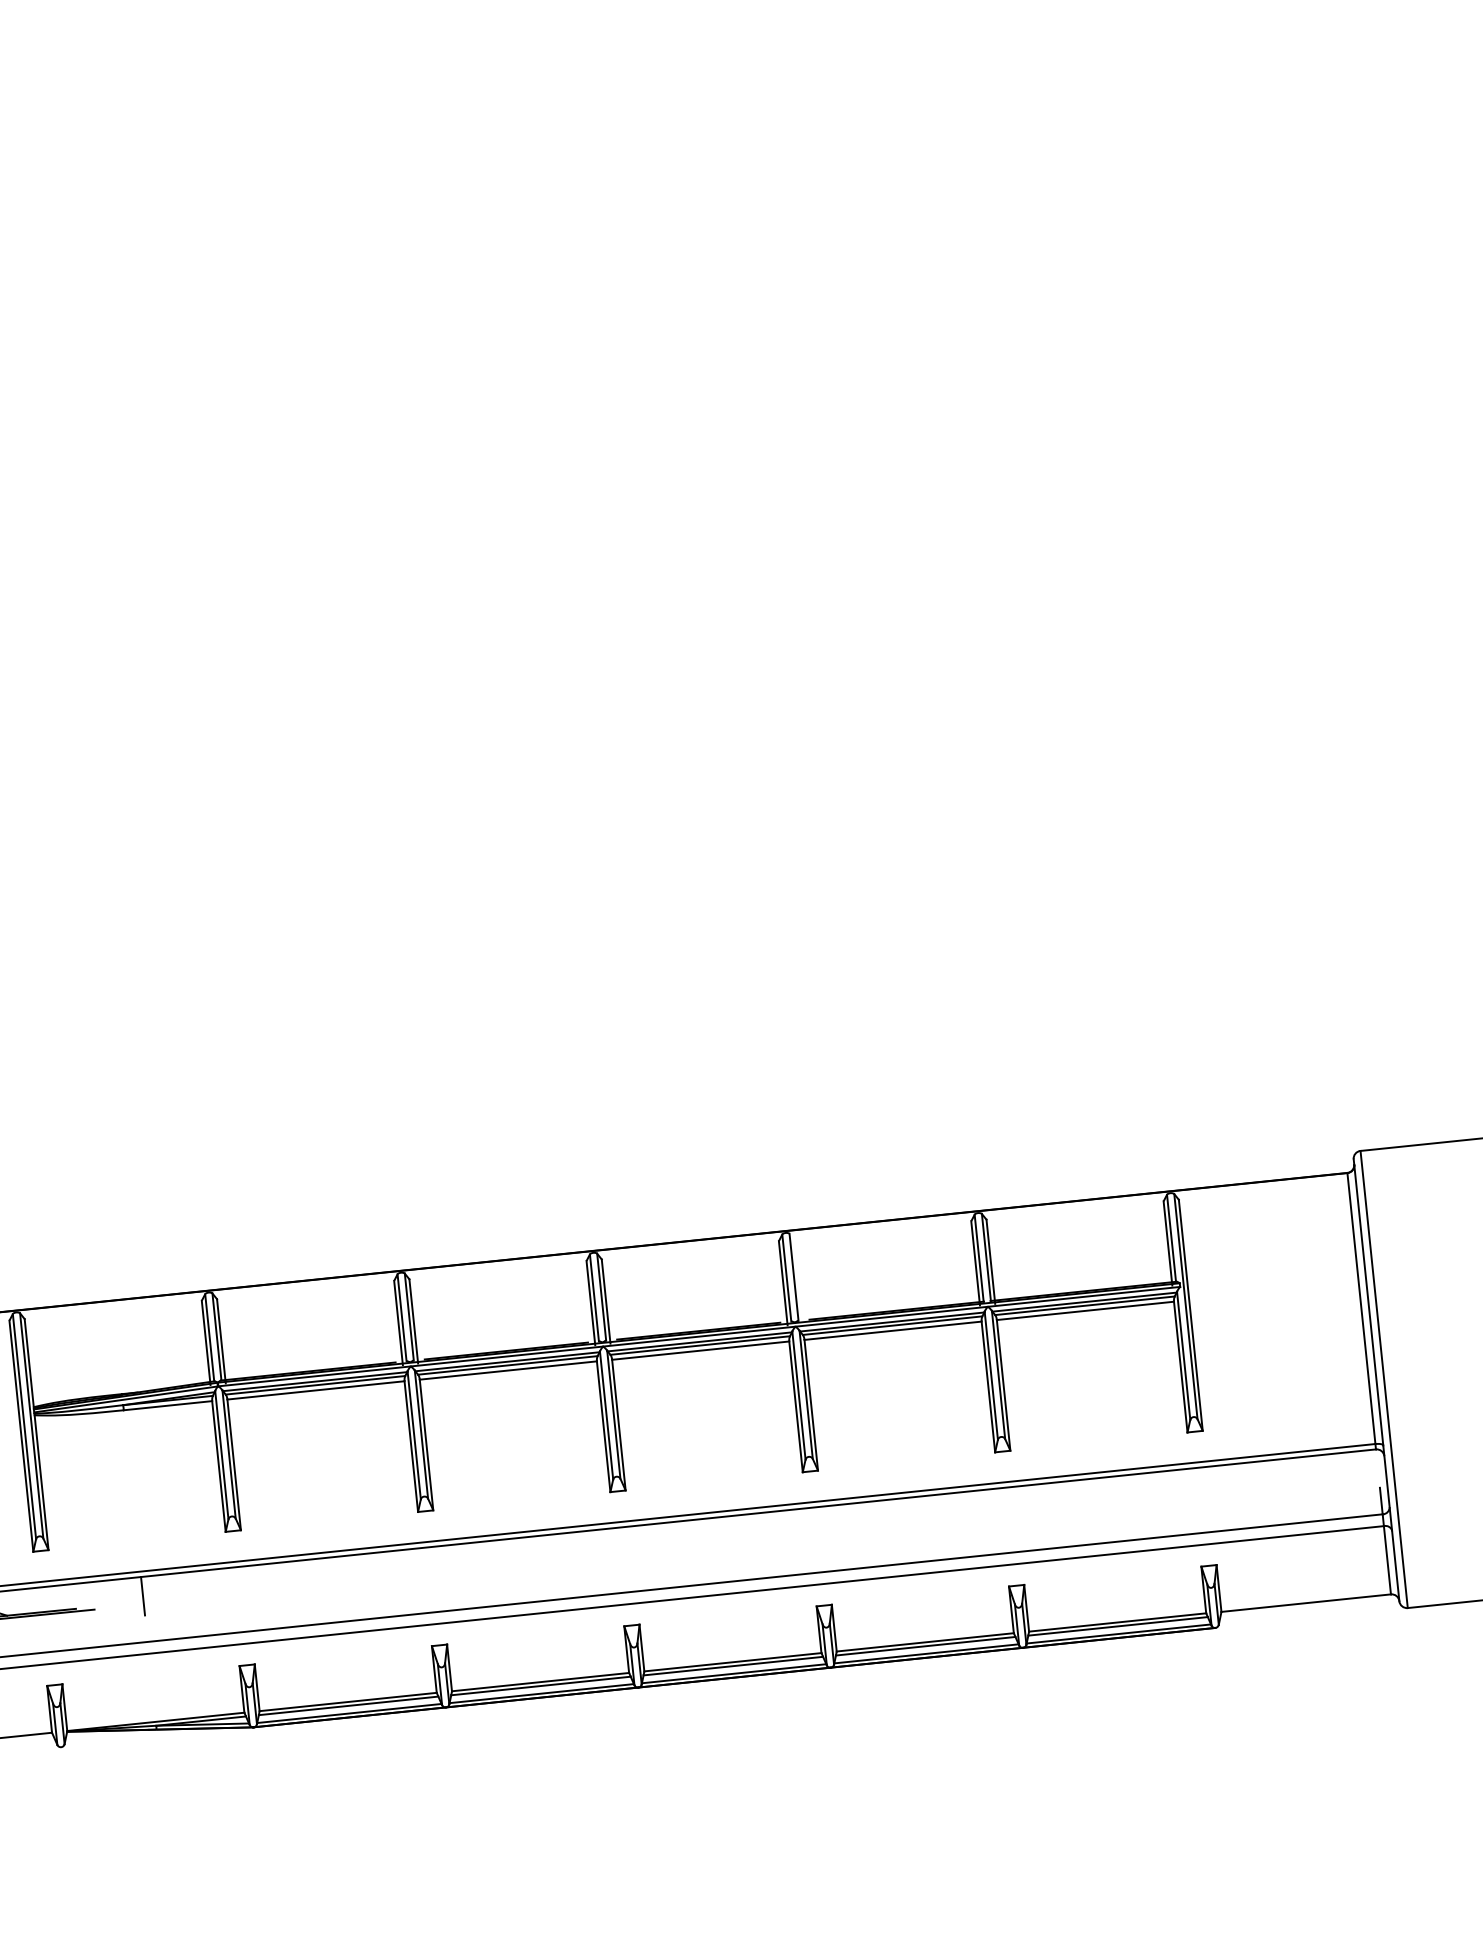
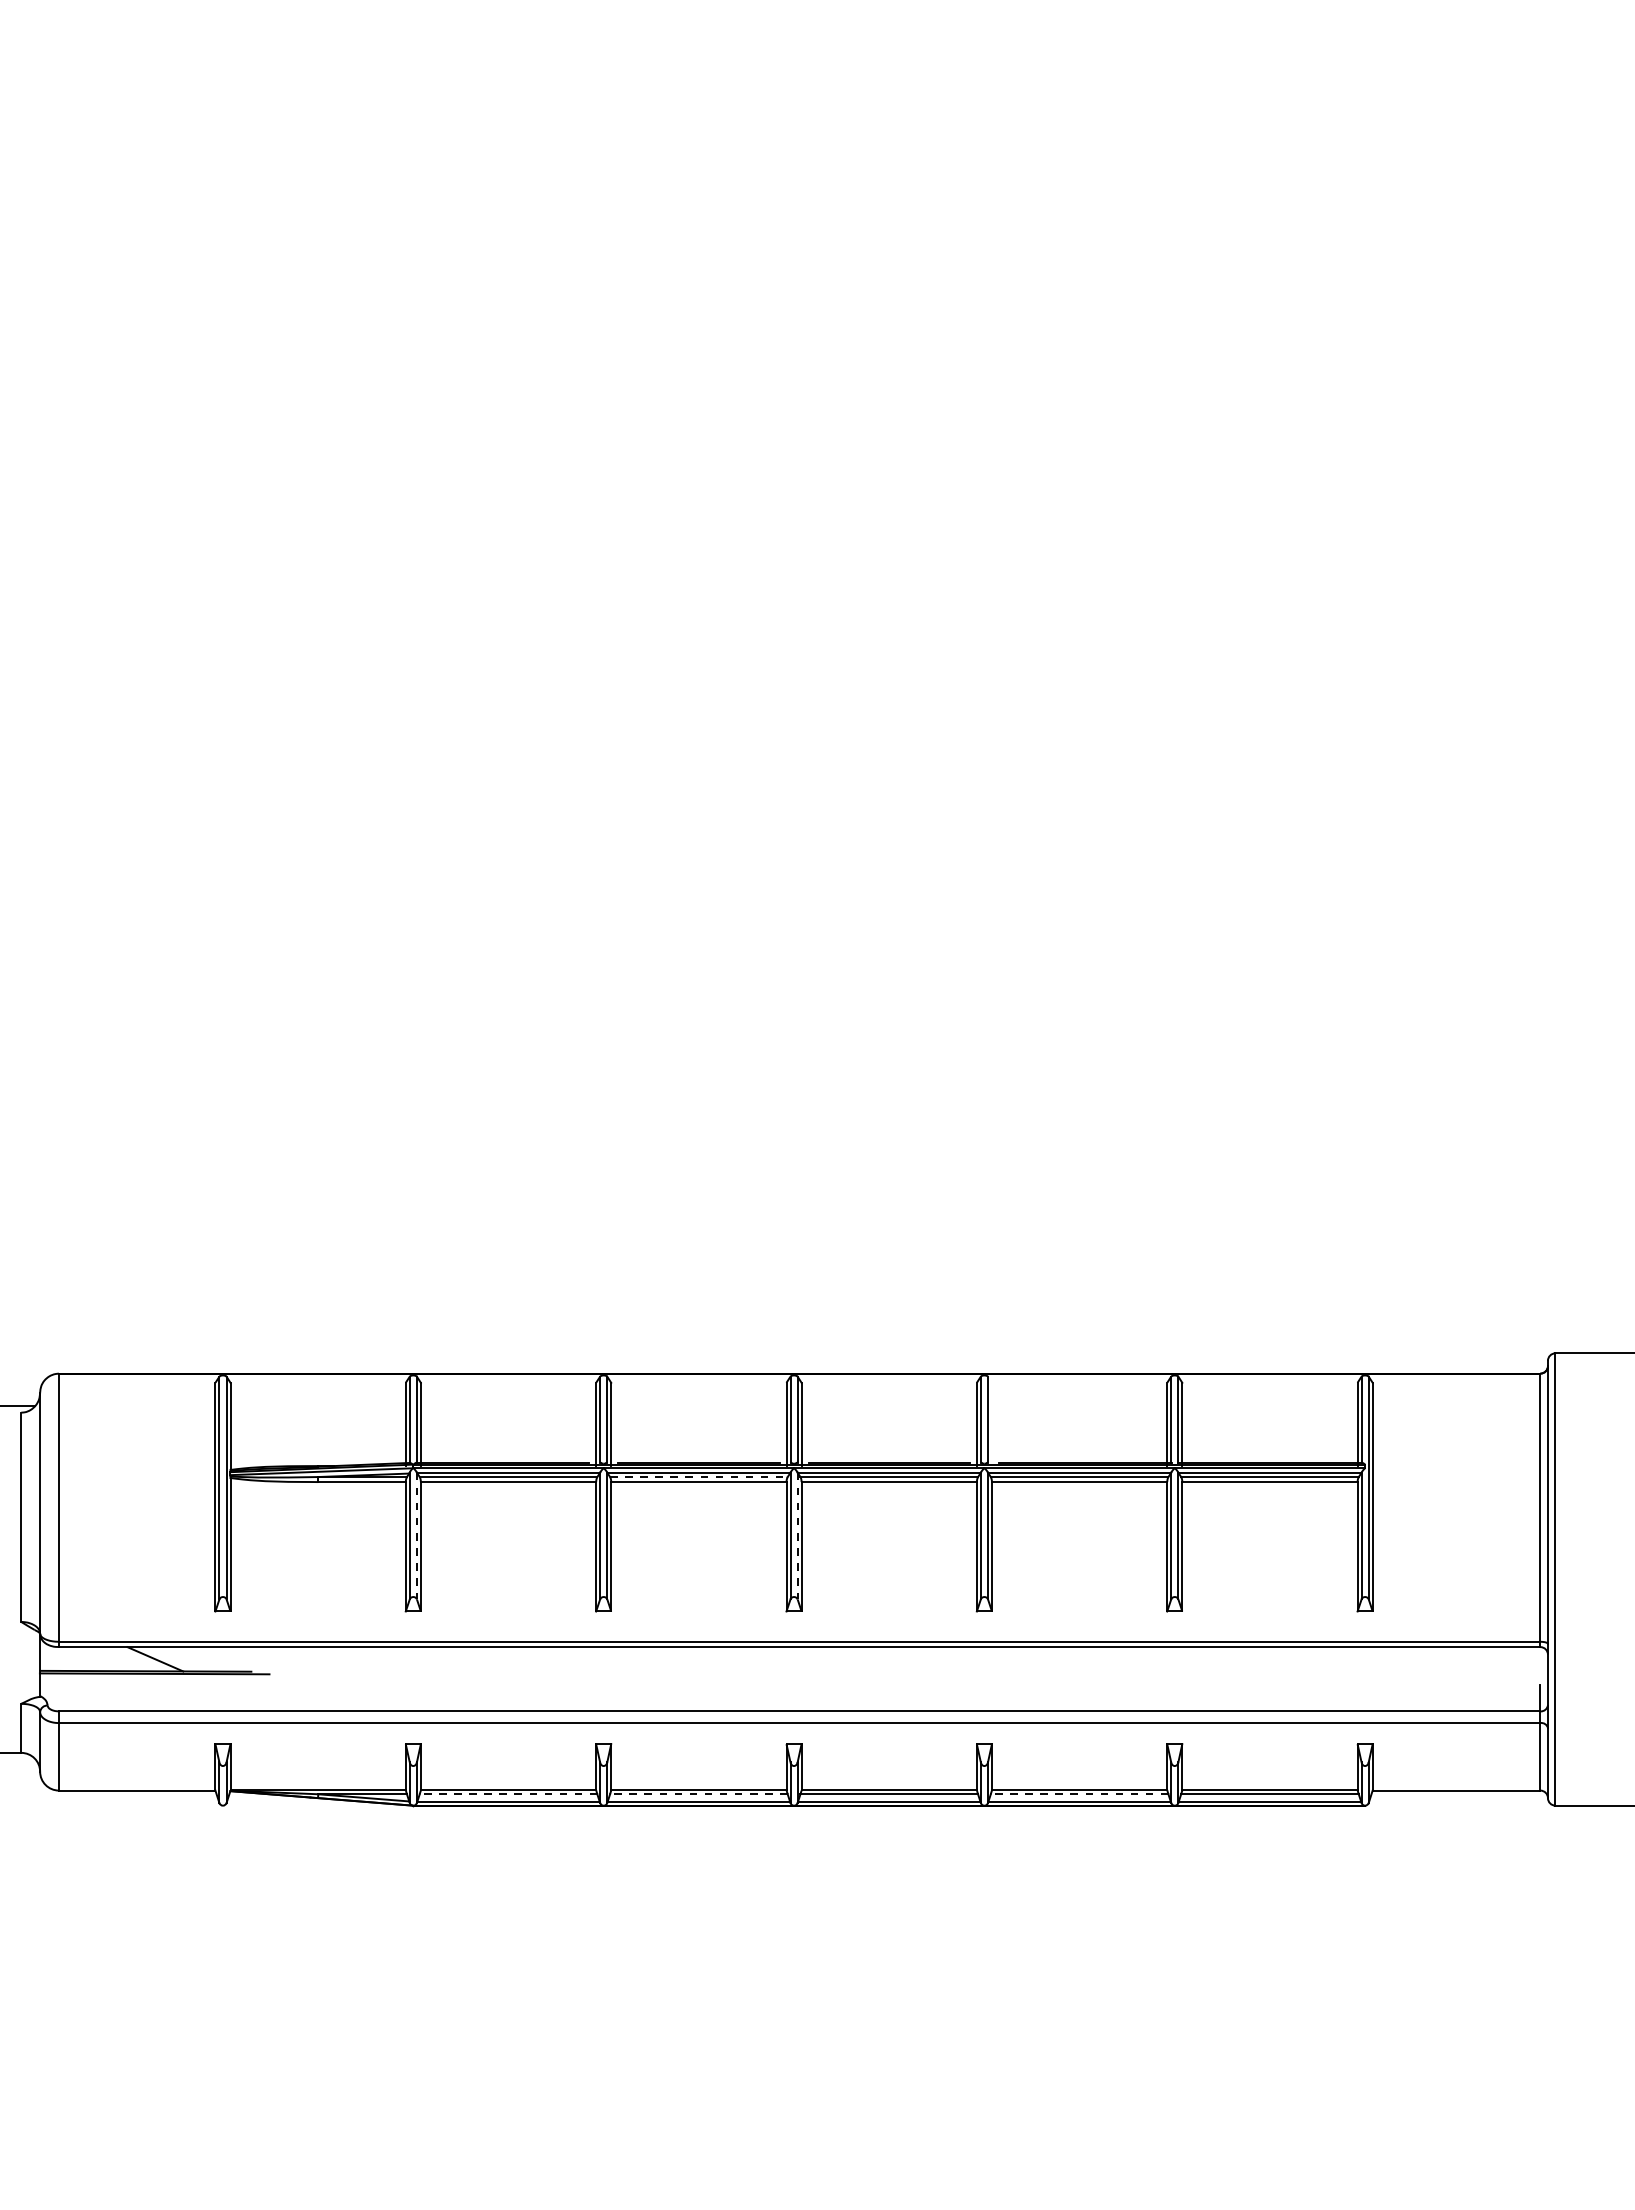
line: (507, 1365) -> (698, 1477), solid -> dashed
line: (613, 1415) -> (797, 1536), solid -> dashed
line: (228, 1455) -> (416, 1536), solid -> dashed
line: (143, 1596) -> (318, 1666), removed
line: (925, 1646) -> (1079, 1794), solid -> dashed
line: (540, 1686) -> (698, 1794), solid -> dashed
line: (348, 1706) -> (508, 1794), solid -> dashed

